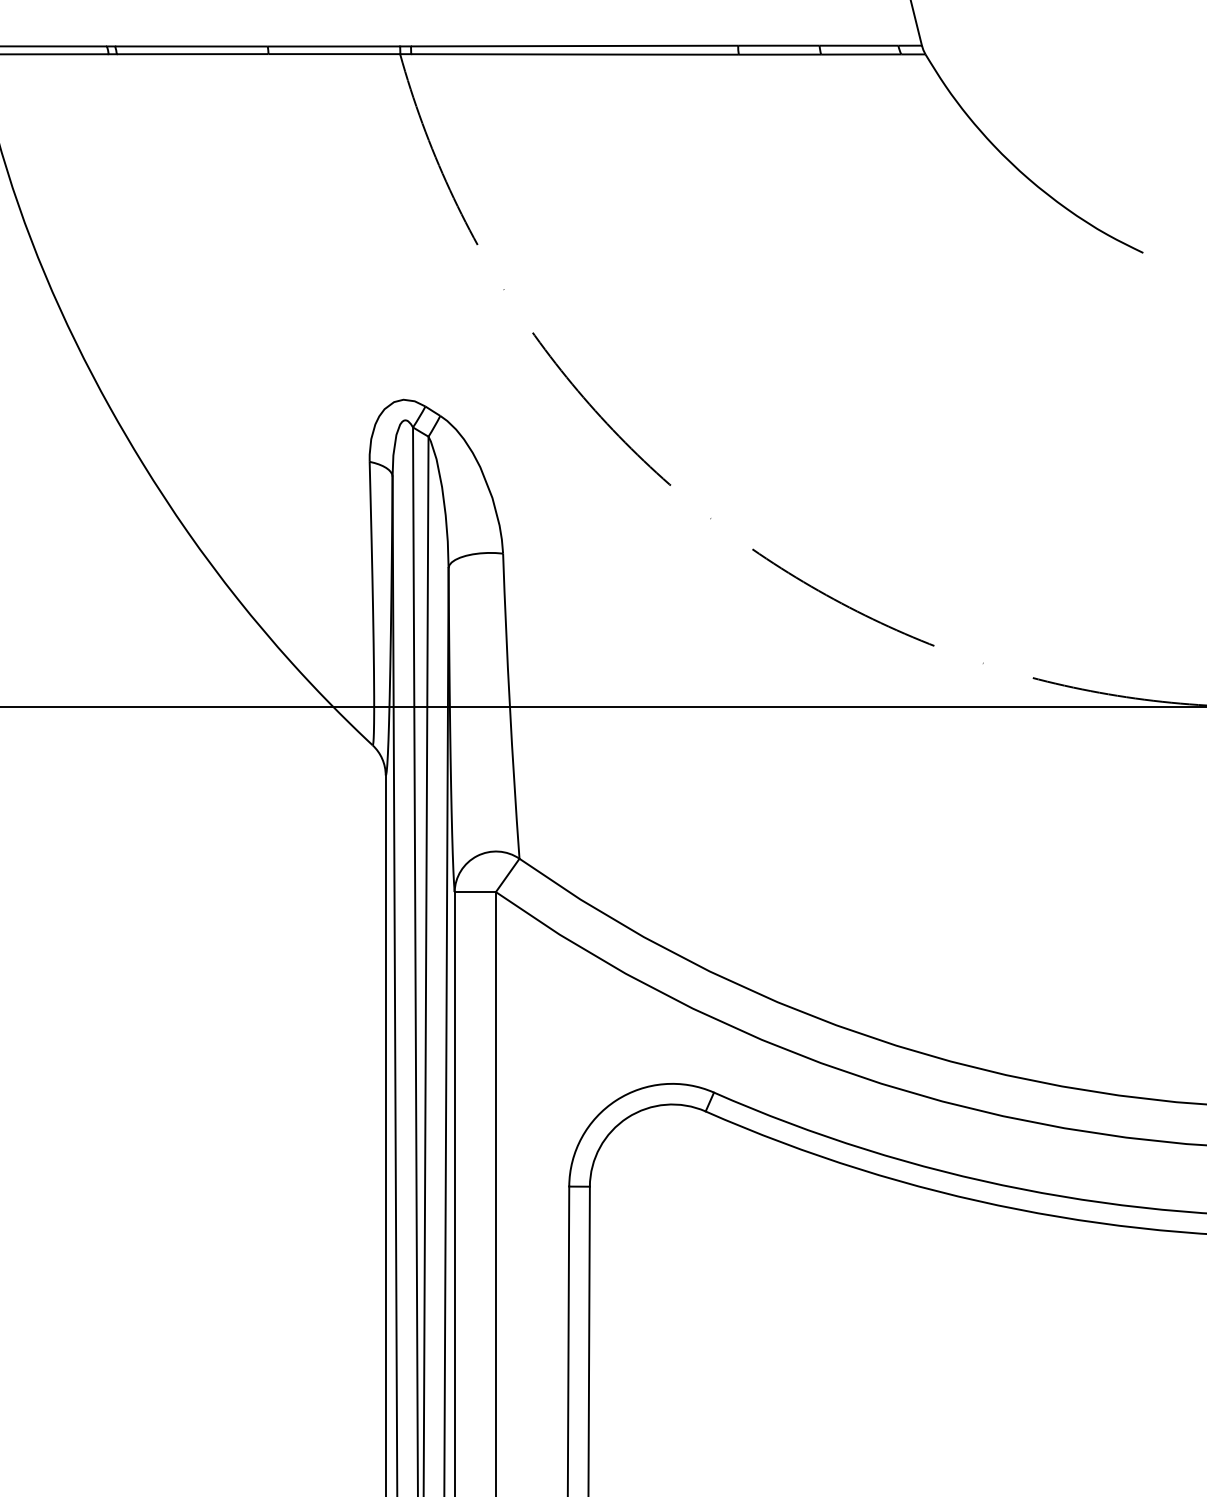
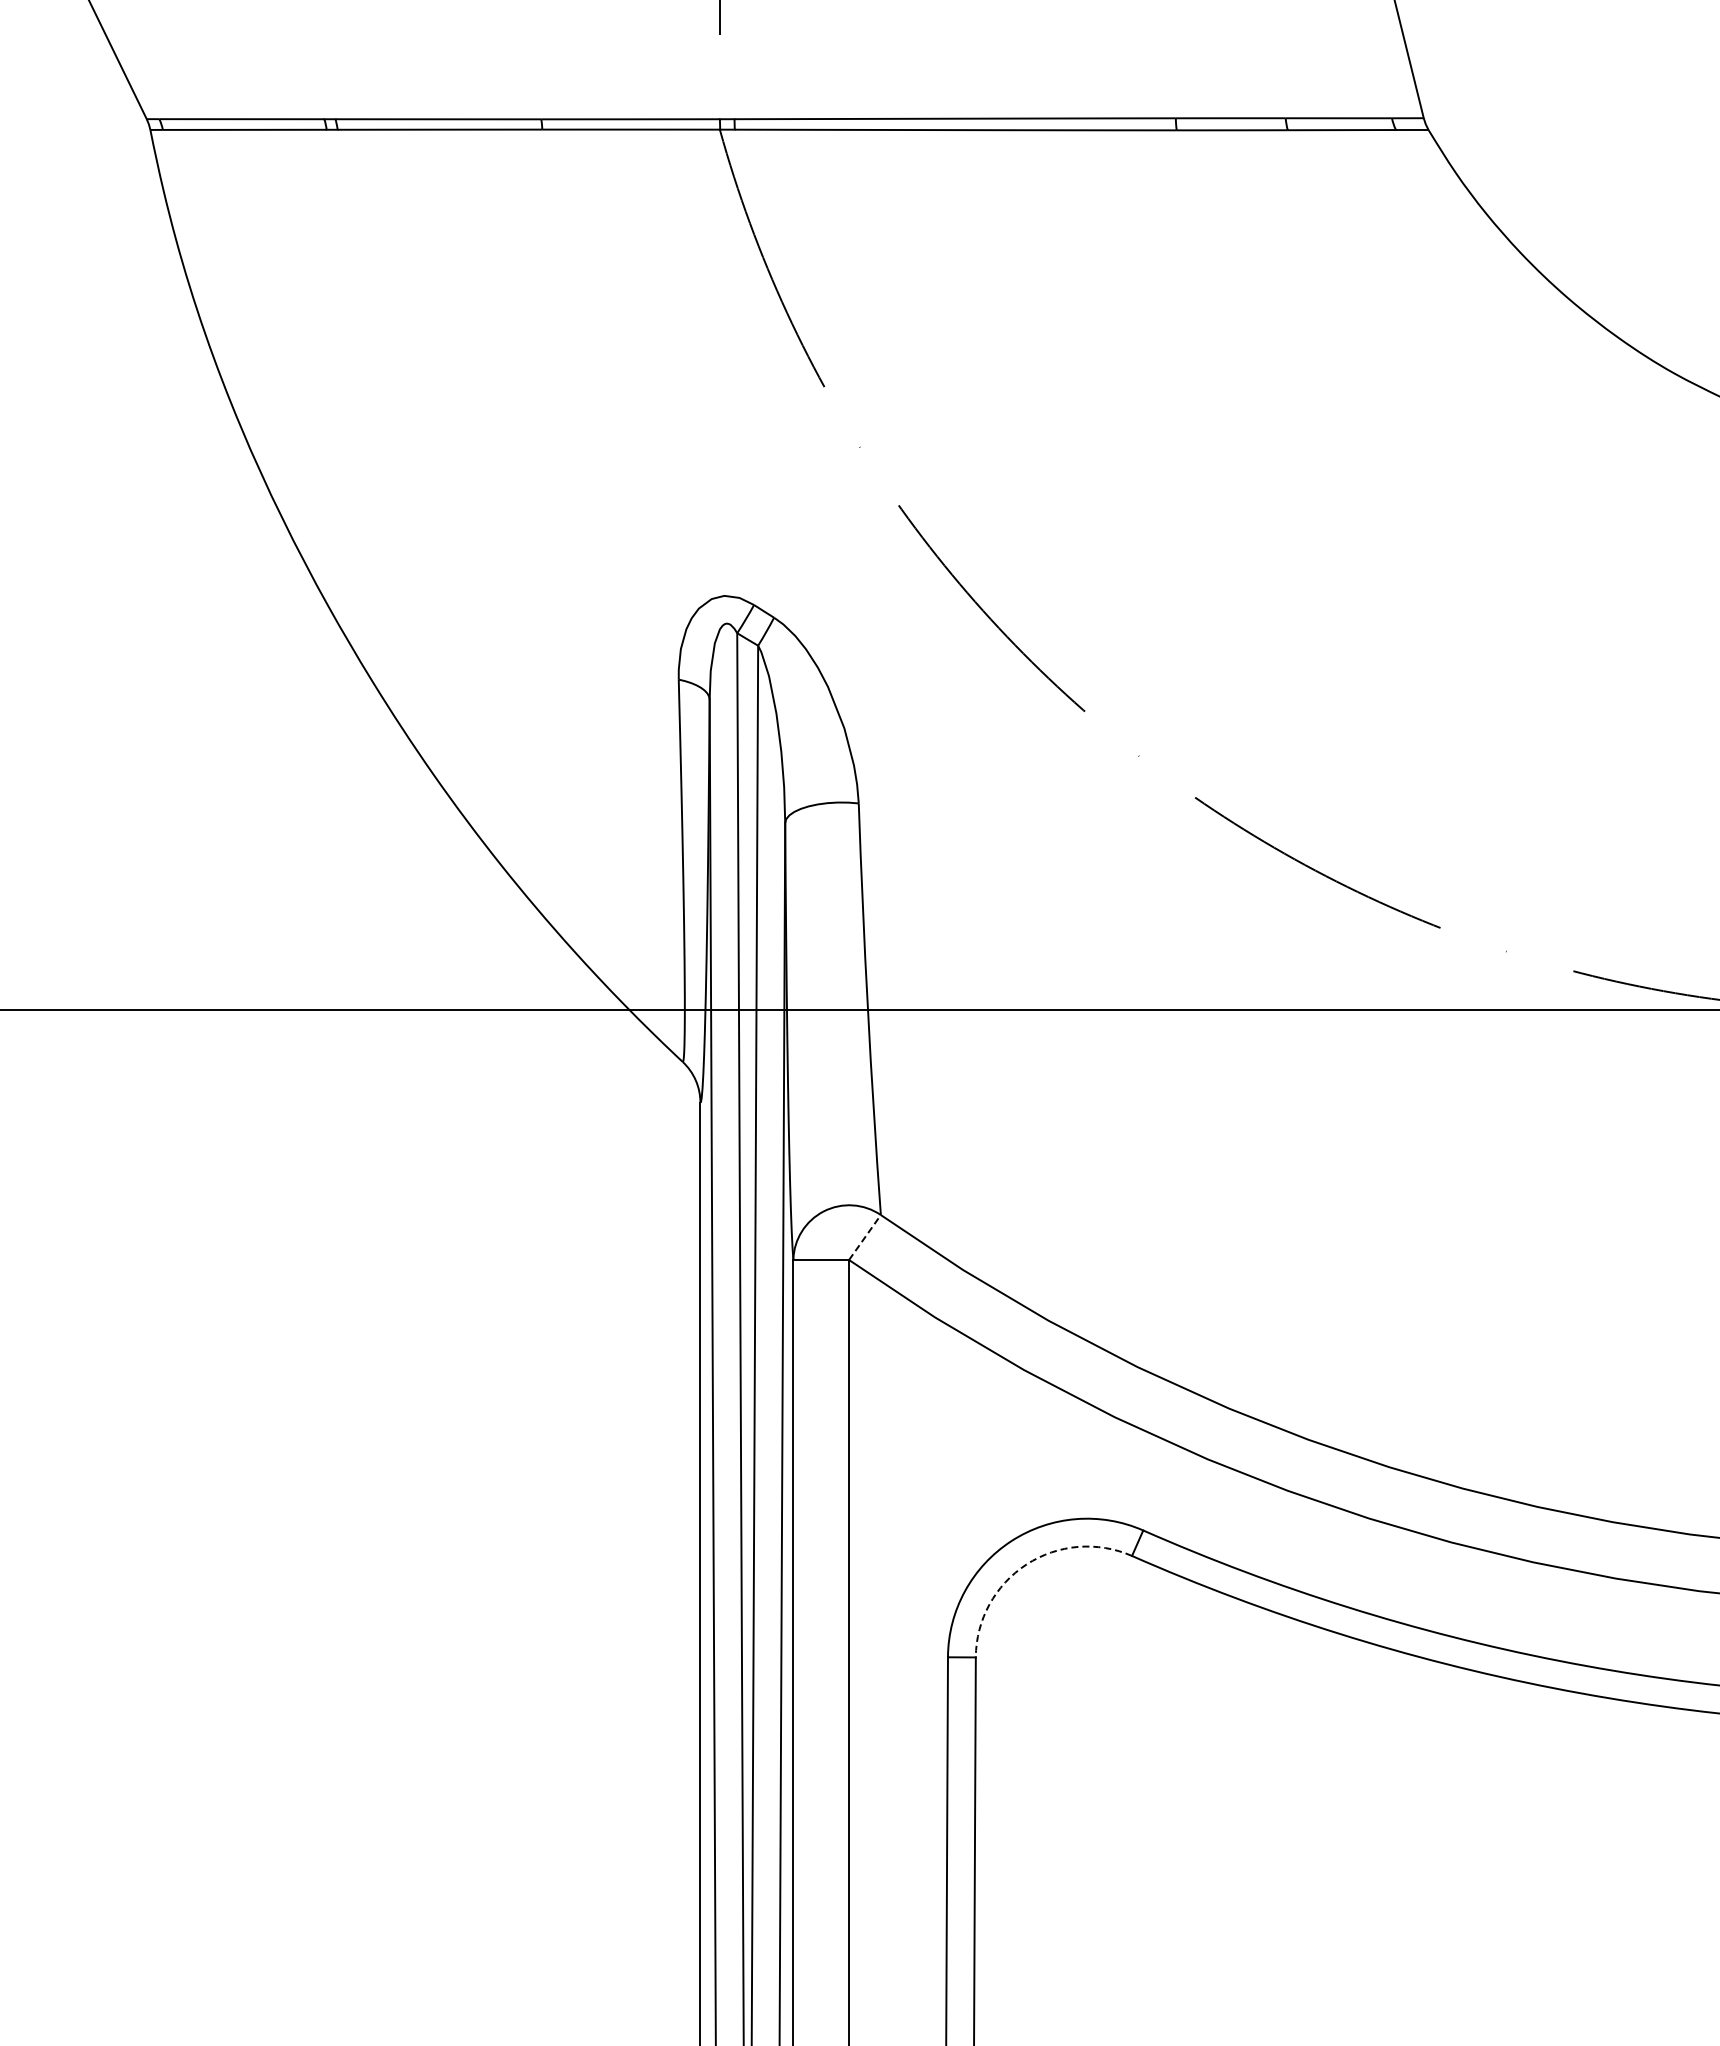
line: (507, 875) -> (864, 1237), solid -> dashed
arc: (627, 1117) -> (1026, 1564), solid -> dashed

